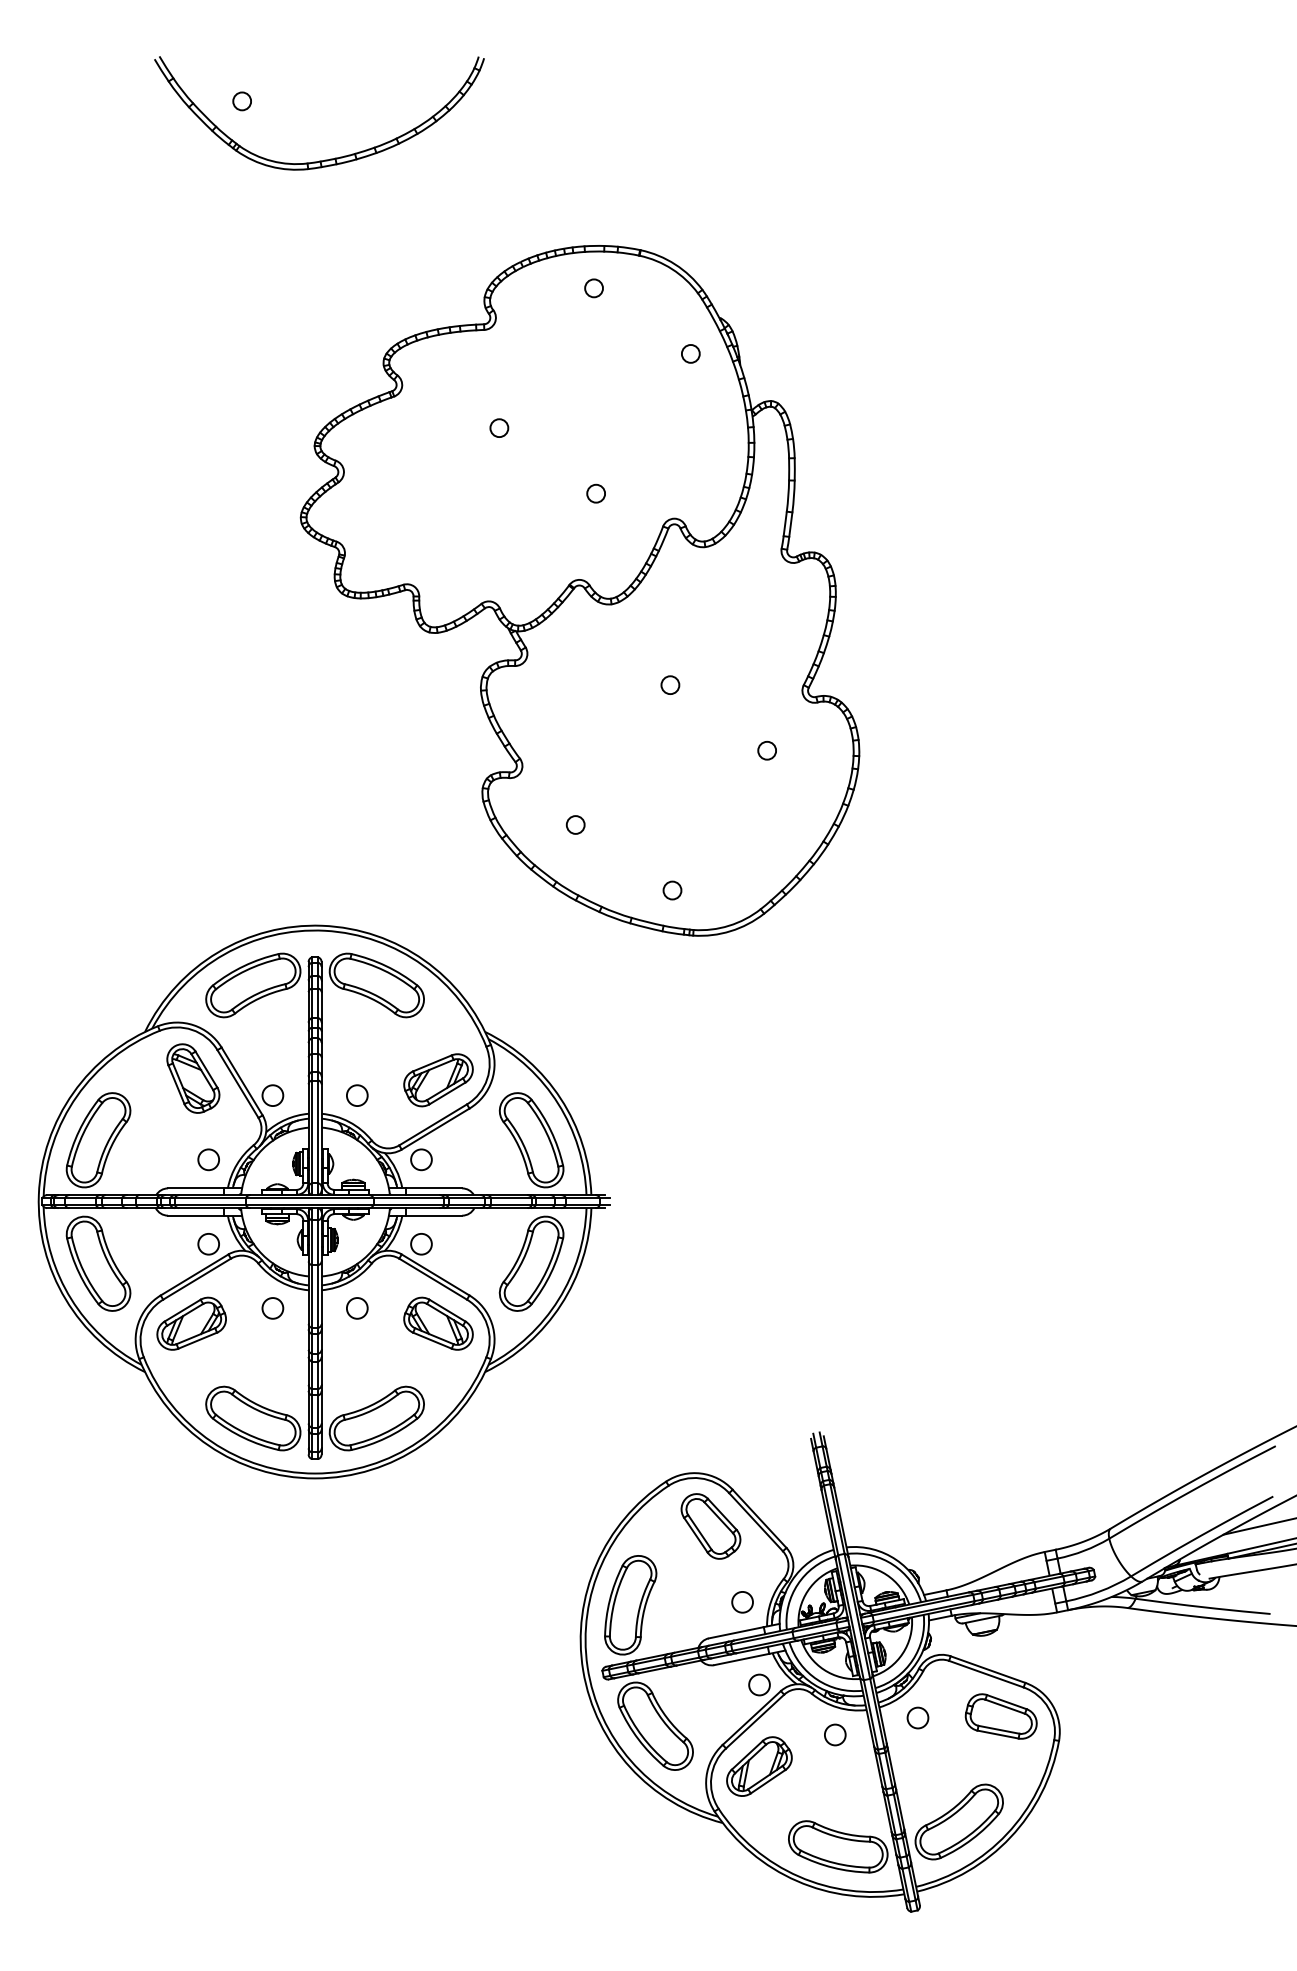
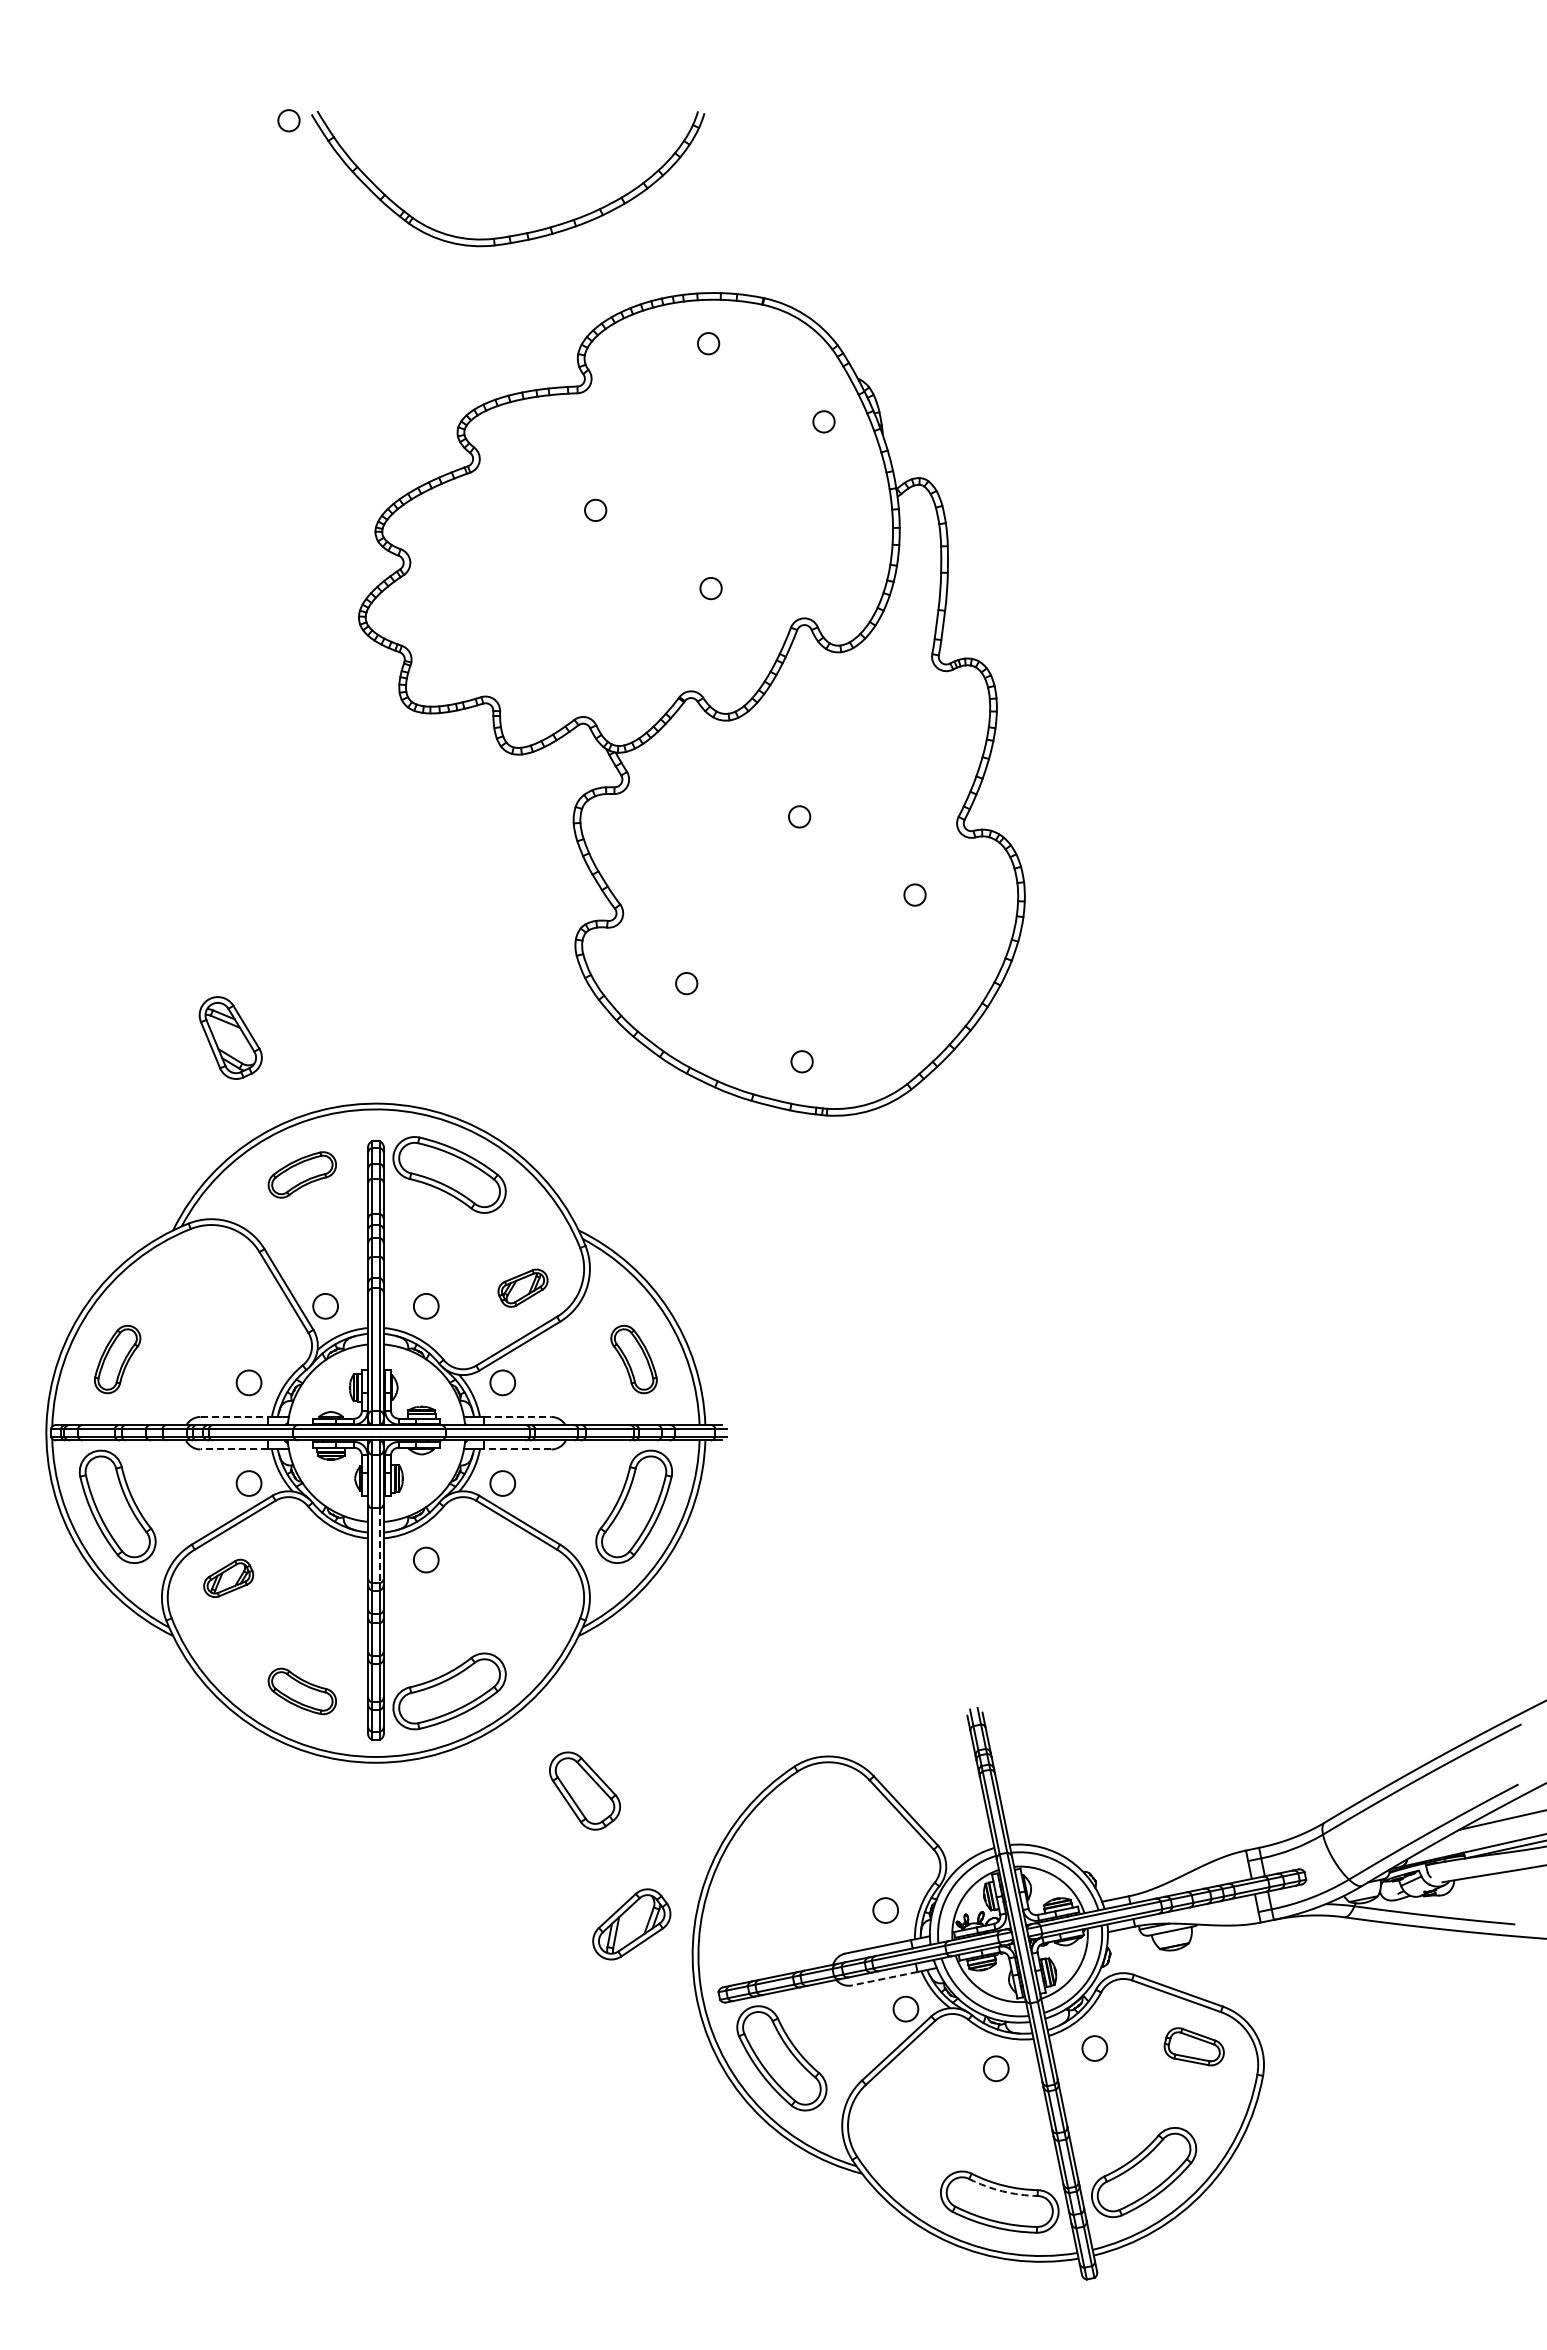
part: (328, 159) -> (519, 233), moved
part: (253, 985) -> (302, 1174), size x0.6
part: (193, 1078) -> (230, 1037), moved
part: (438, 1080) -> (522, 1288), size x0.6
part: (98, 1140) -> (117, 1359), size x0.6
part: (531, 1140) -> (633, 1359), size x0.6
line: (196, 1188) -> (234, 1416), solid -> dashed
line: (434, 1188) -> (518, 1416), solid -> dashed
line: (195, 1215) -> (233, 1449), solid -> dashed
line: (433, 1215) -> (517, 1449), solid -> dashed
line: (318, 1297) -> (379, 1546), solid -> dashed
circle: (272, 1307) -> (325, 1559), removed
part: (191, 1323) -> (228, 1578), size x0.6
part: (438, 1323) -> (522, 1578), removed
part: (253, 1418) -> (302, 1691), size x0.6
part: (710, 1525) -> (584, 1790), moved
part: (630, 1604) -> (751, 1913), removed
line: (741, 1659) -> (884, 1978), solid -> dashed
part: (1001, 1716) -> (1194, 2046), size x0.7
part: (759, 1766) -> (631, 1924), moved
arc: (840, 1837) -> (1002, 2191), solid -> dashed

